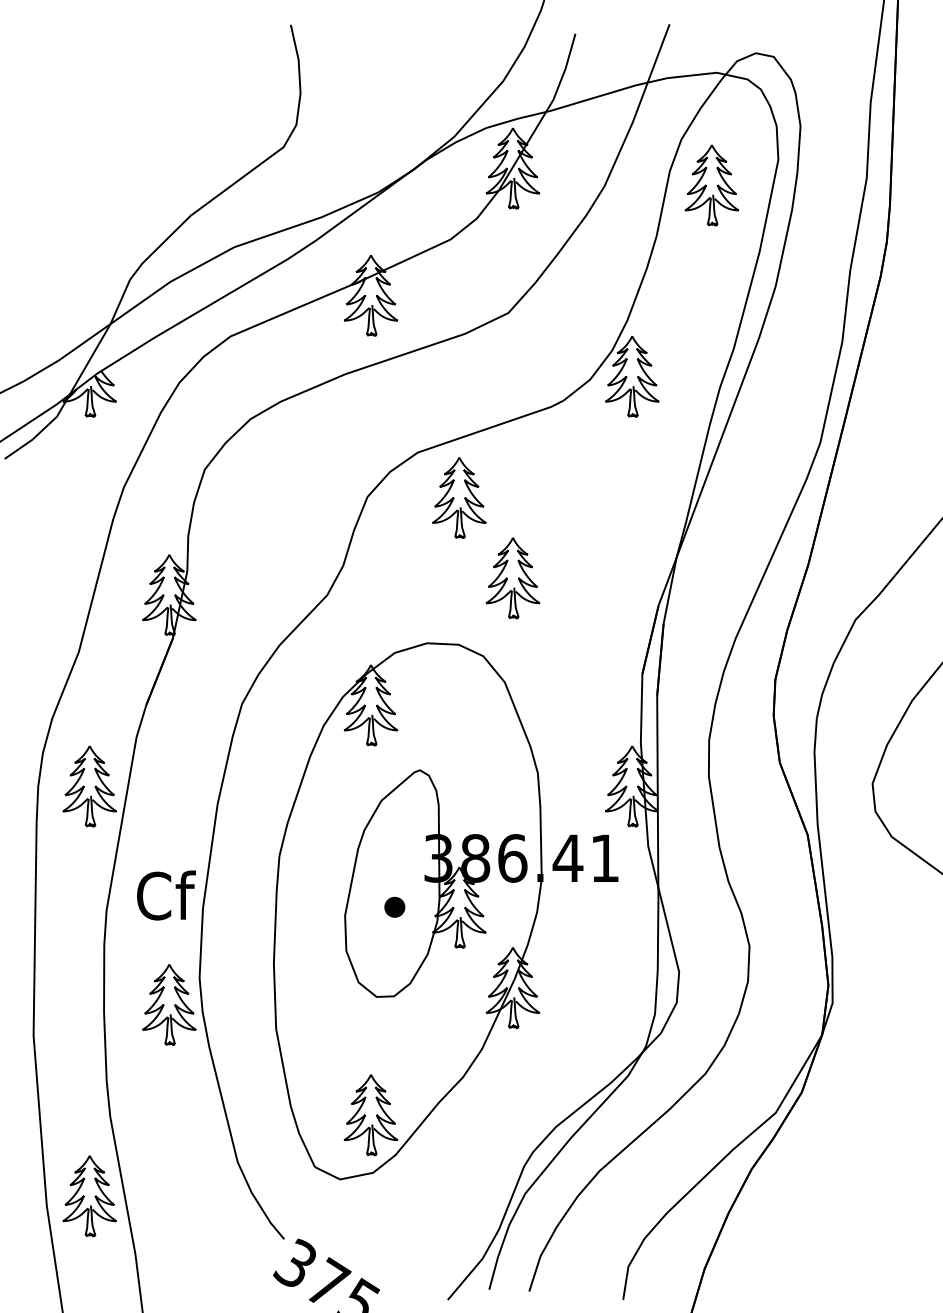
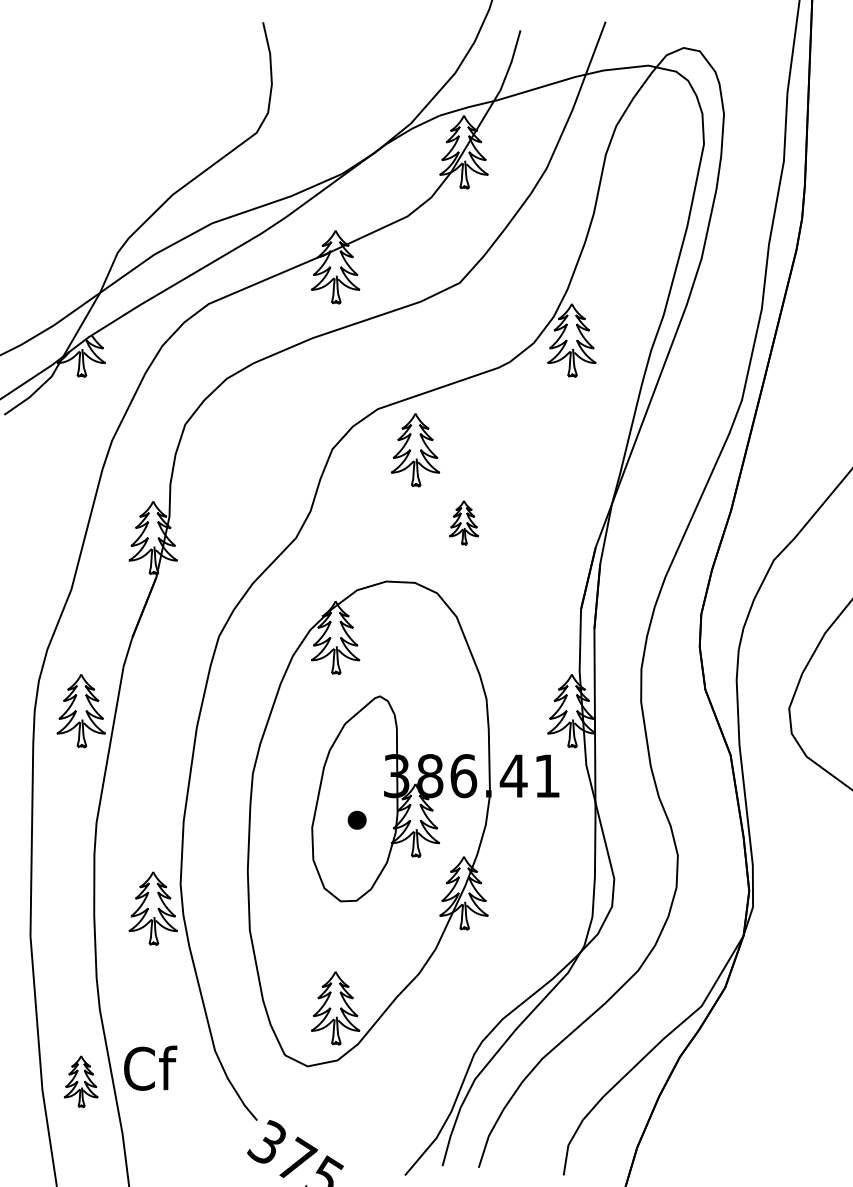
part: (711, 185) -> (643, 167), removed
part: (512, 578) -> (463, 522), size x0.6
text: (166, 895) -> (150, 1068), moved
part: (89, 1196) -> (81, 1081), size x0.7

